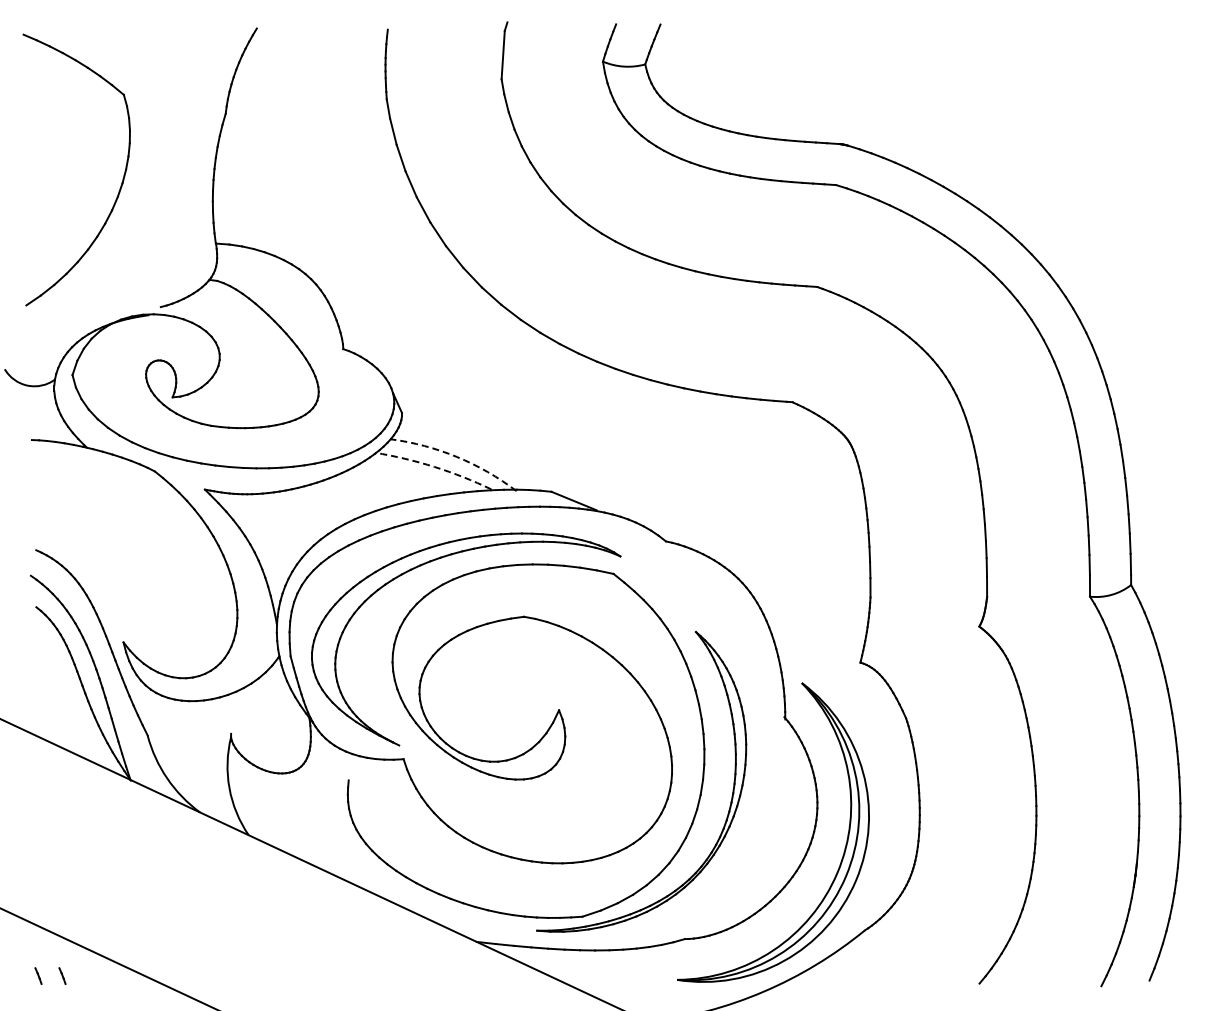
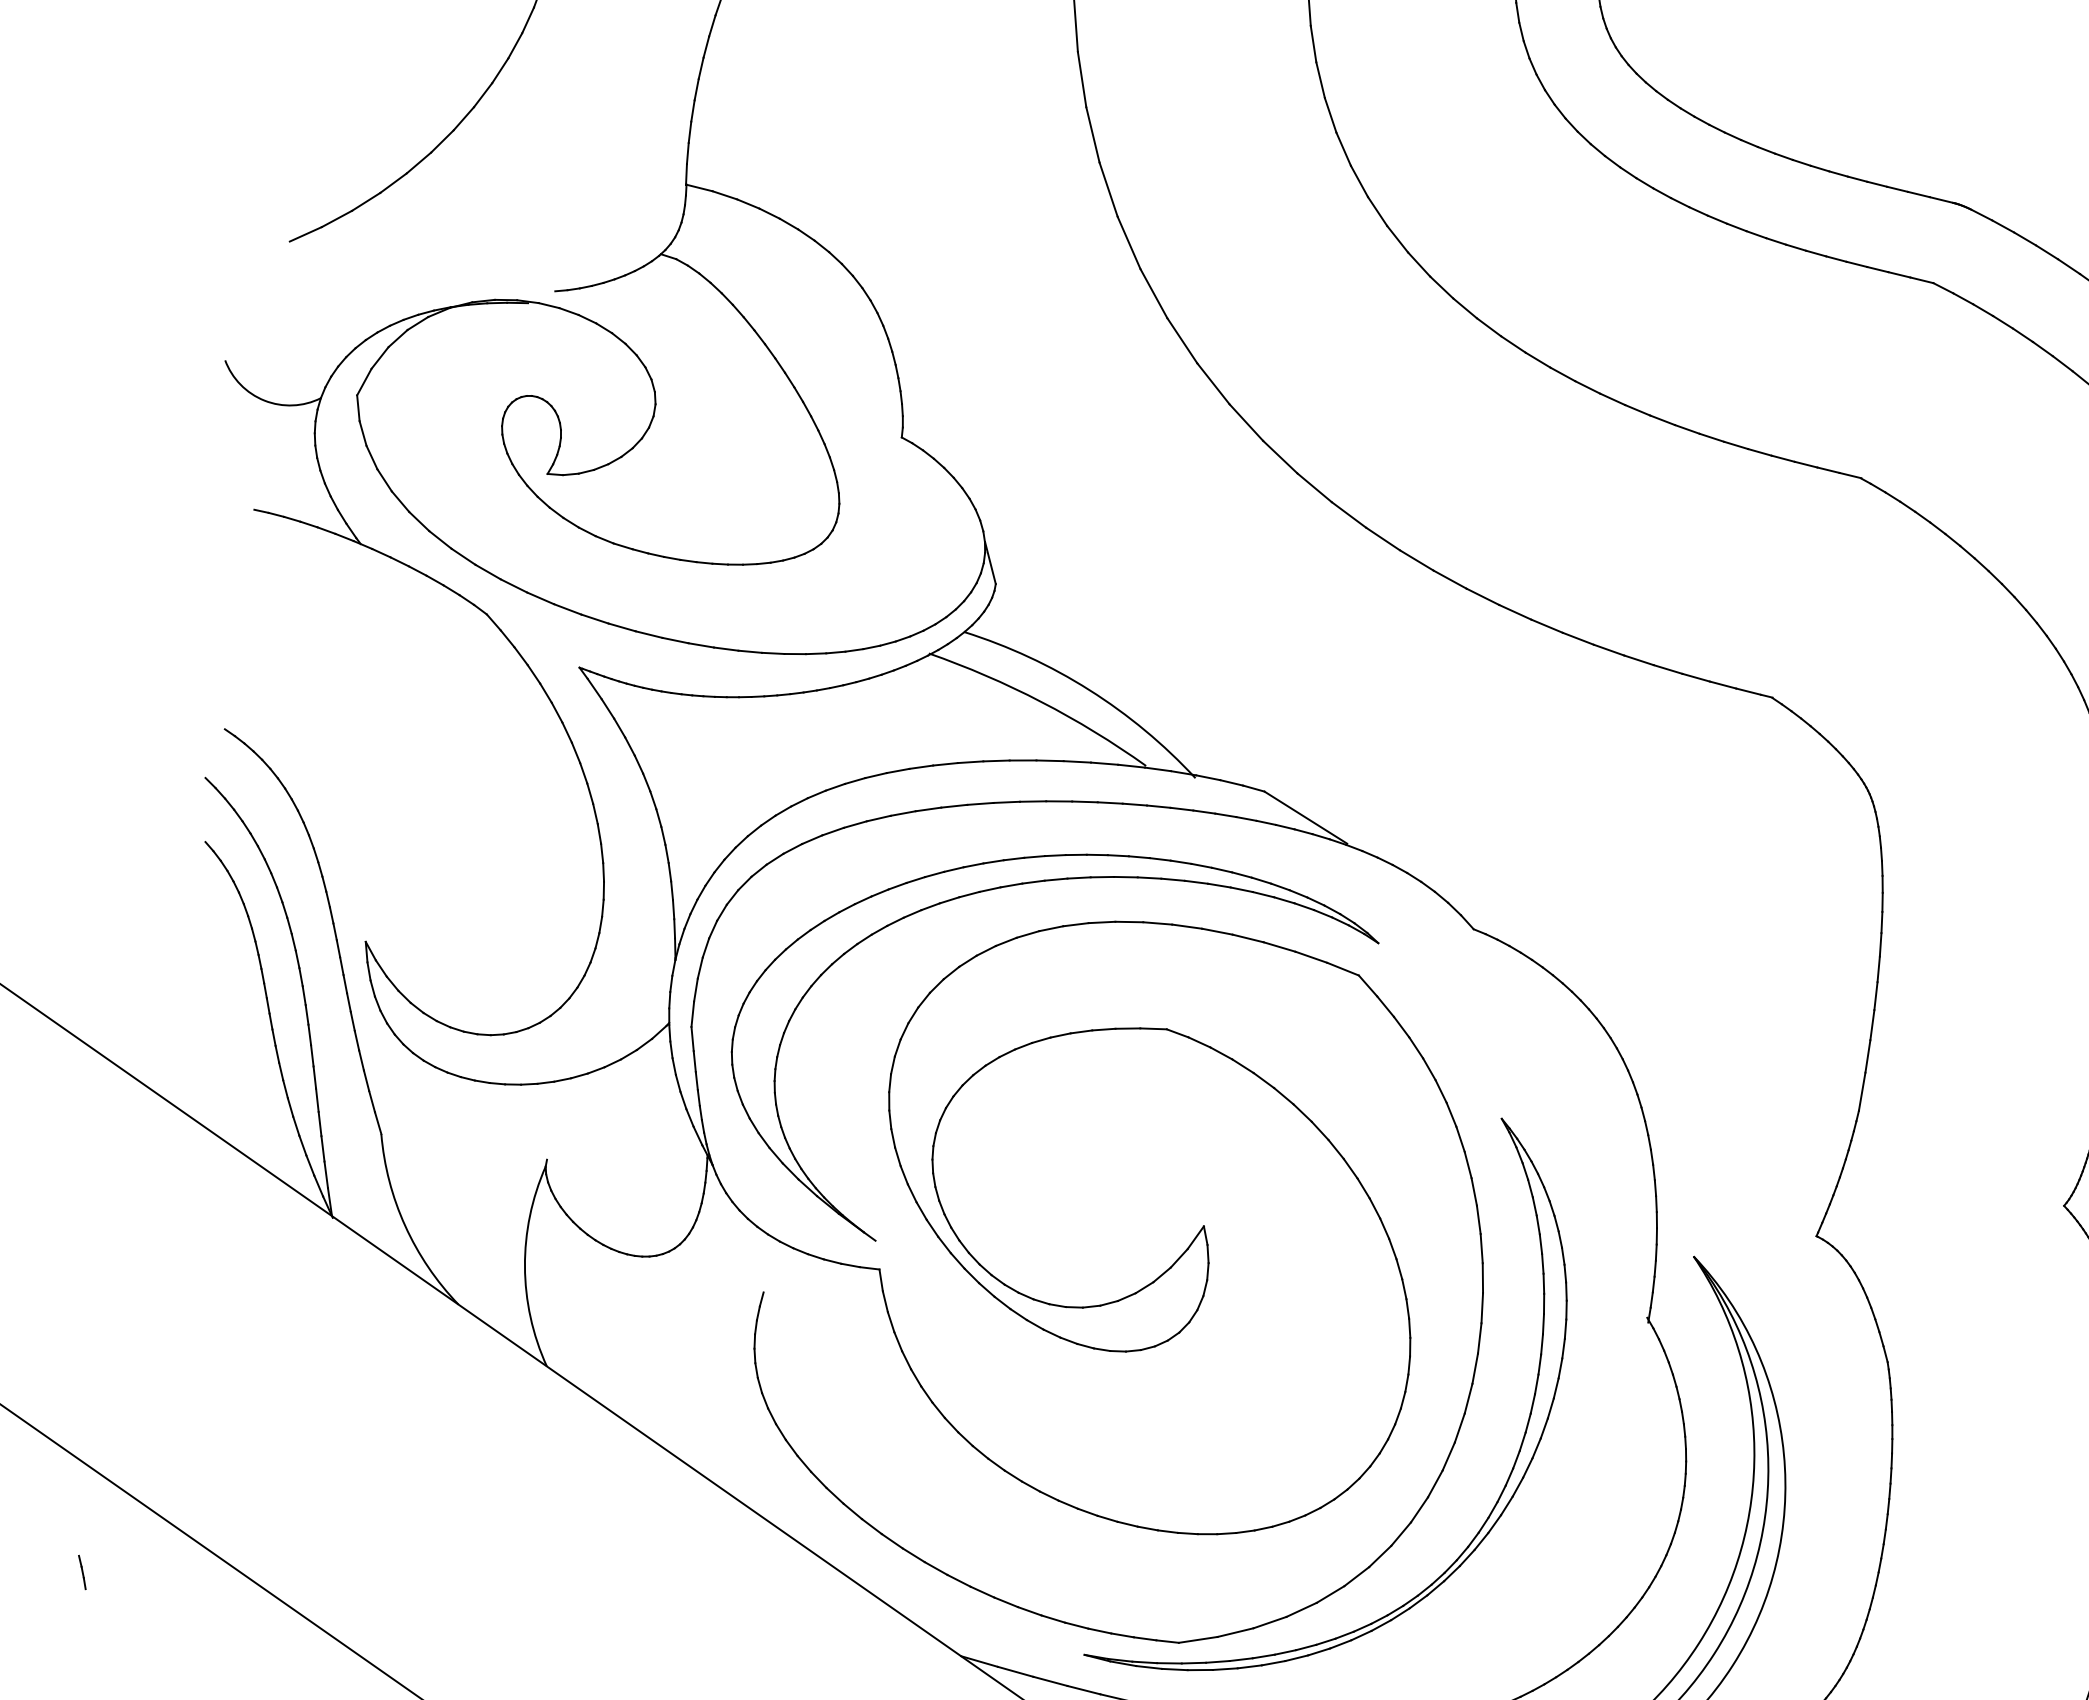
arc: (457, 457) -> (1090, 691), dashed -> solid
arc: (434, 466) -> (1041, 701), dashed -> solid
line: (62, 975) -> (130, 1579), removed

